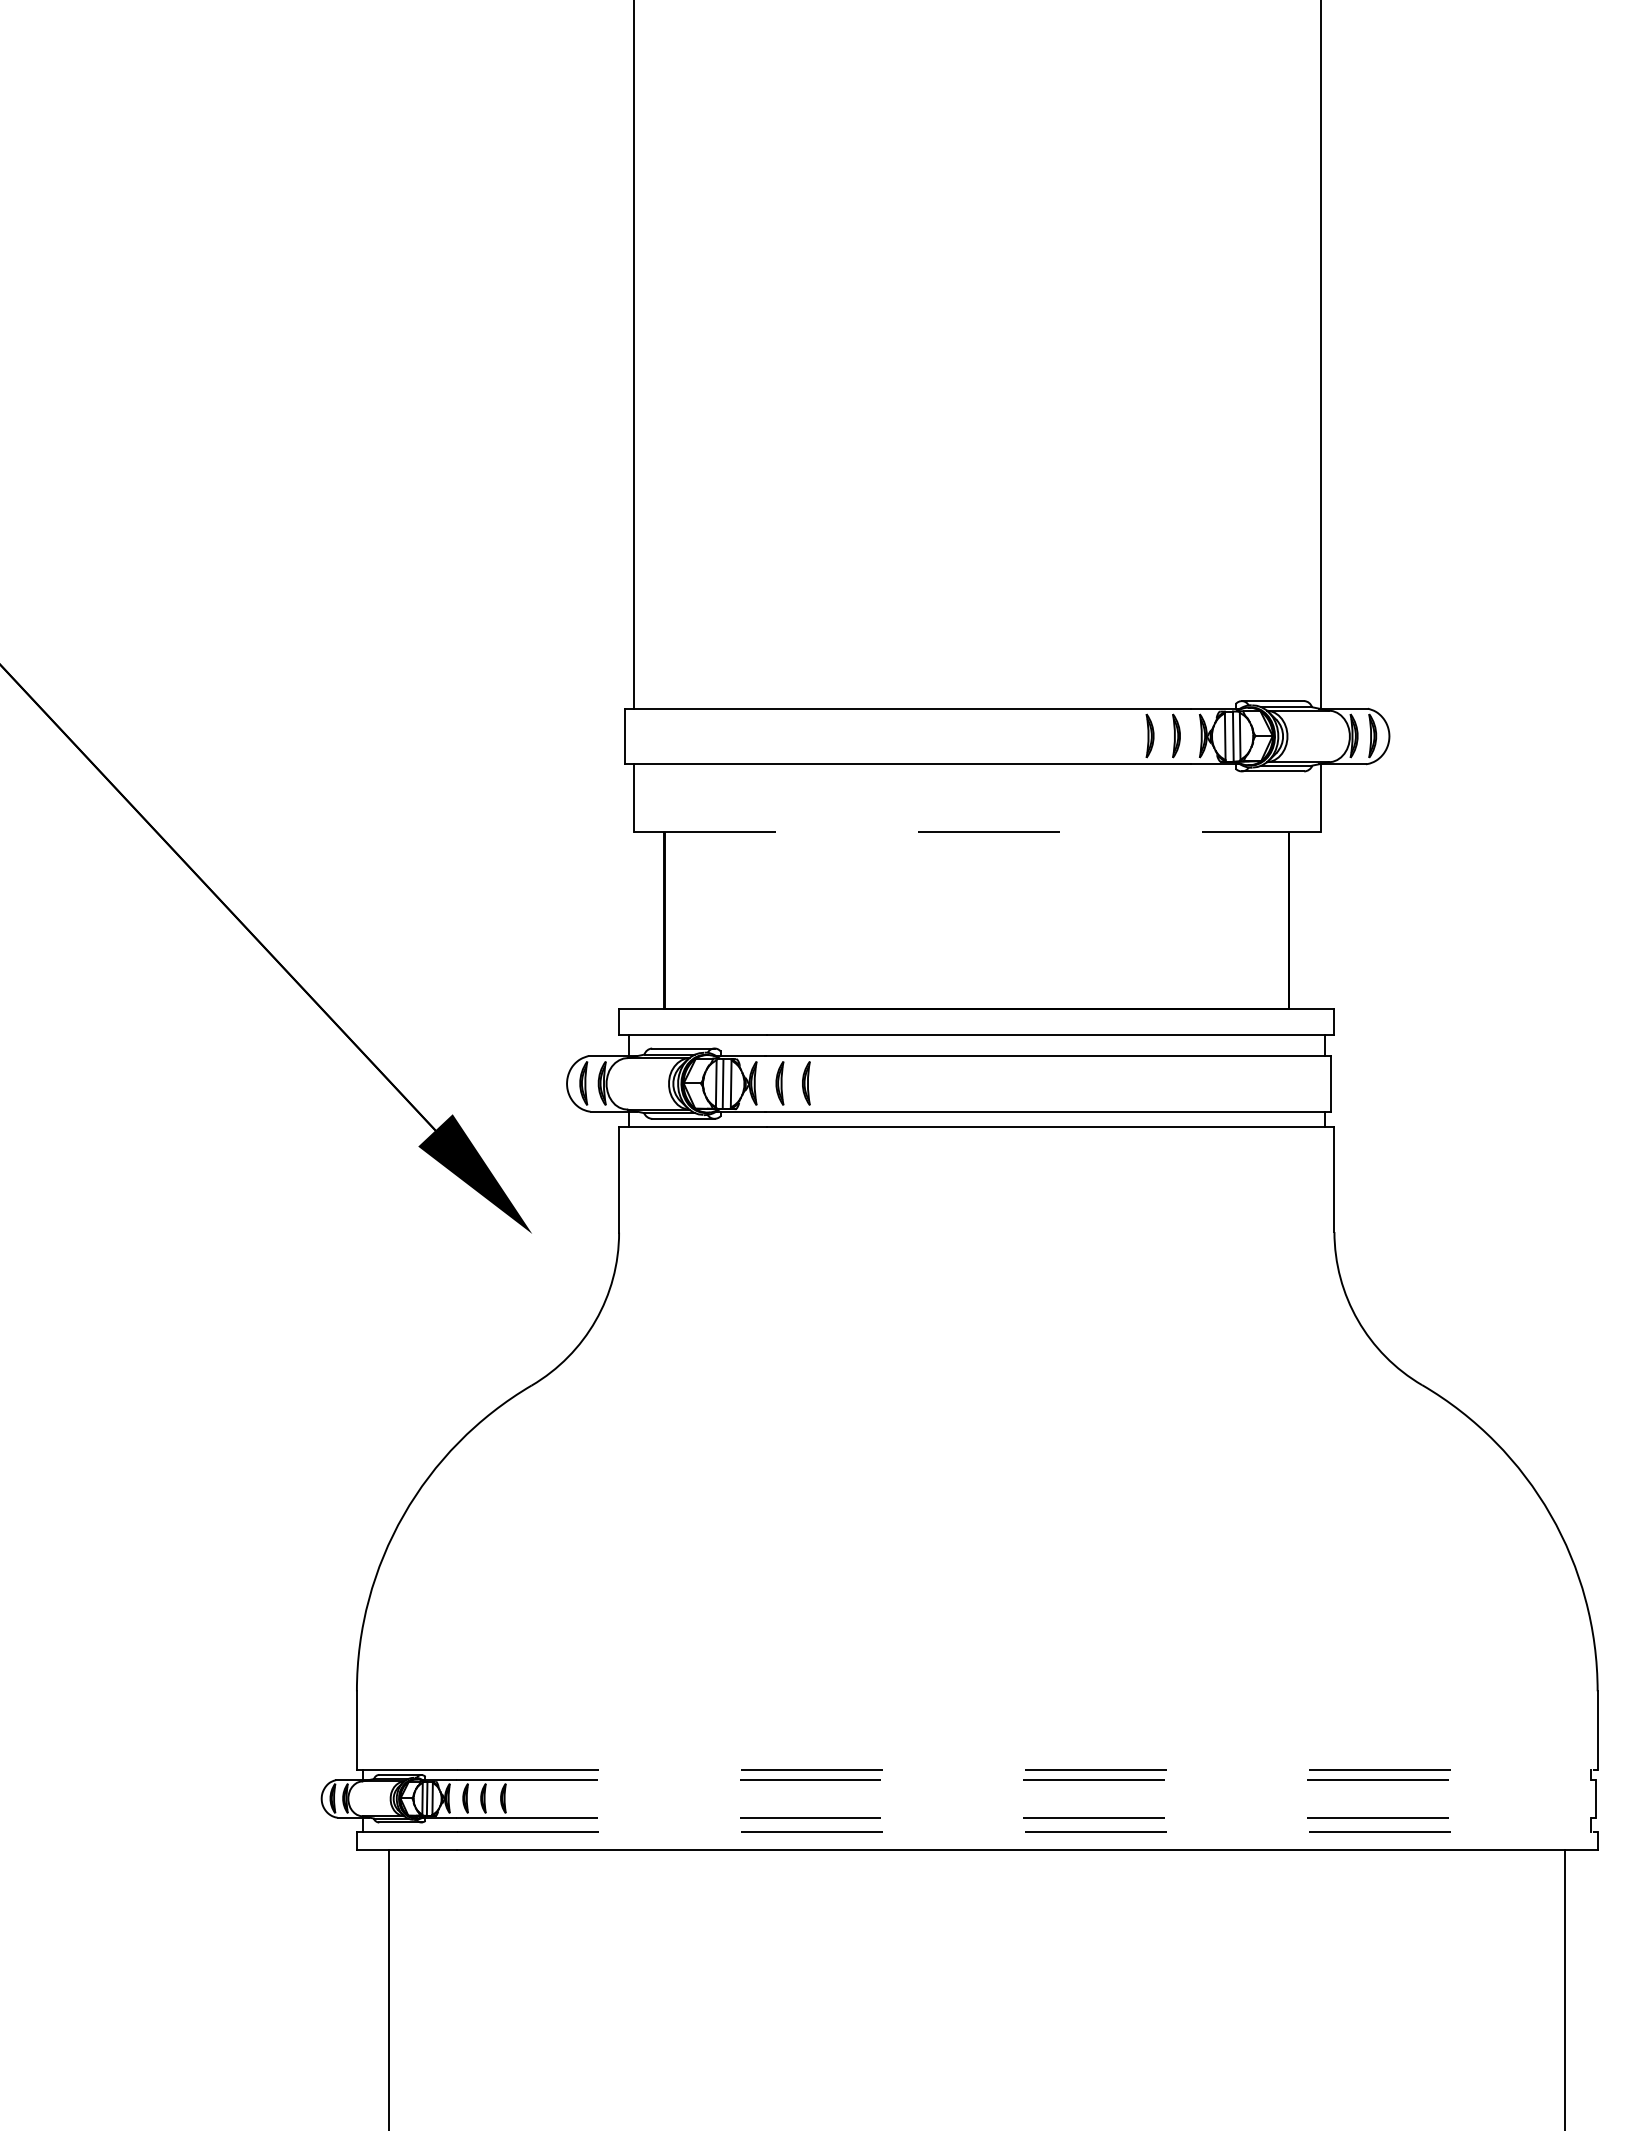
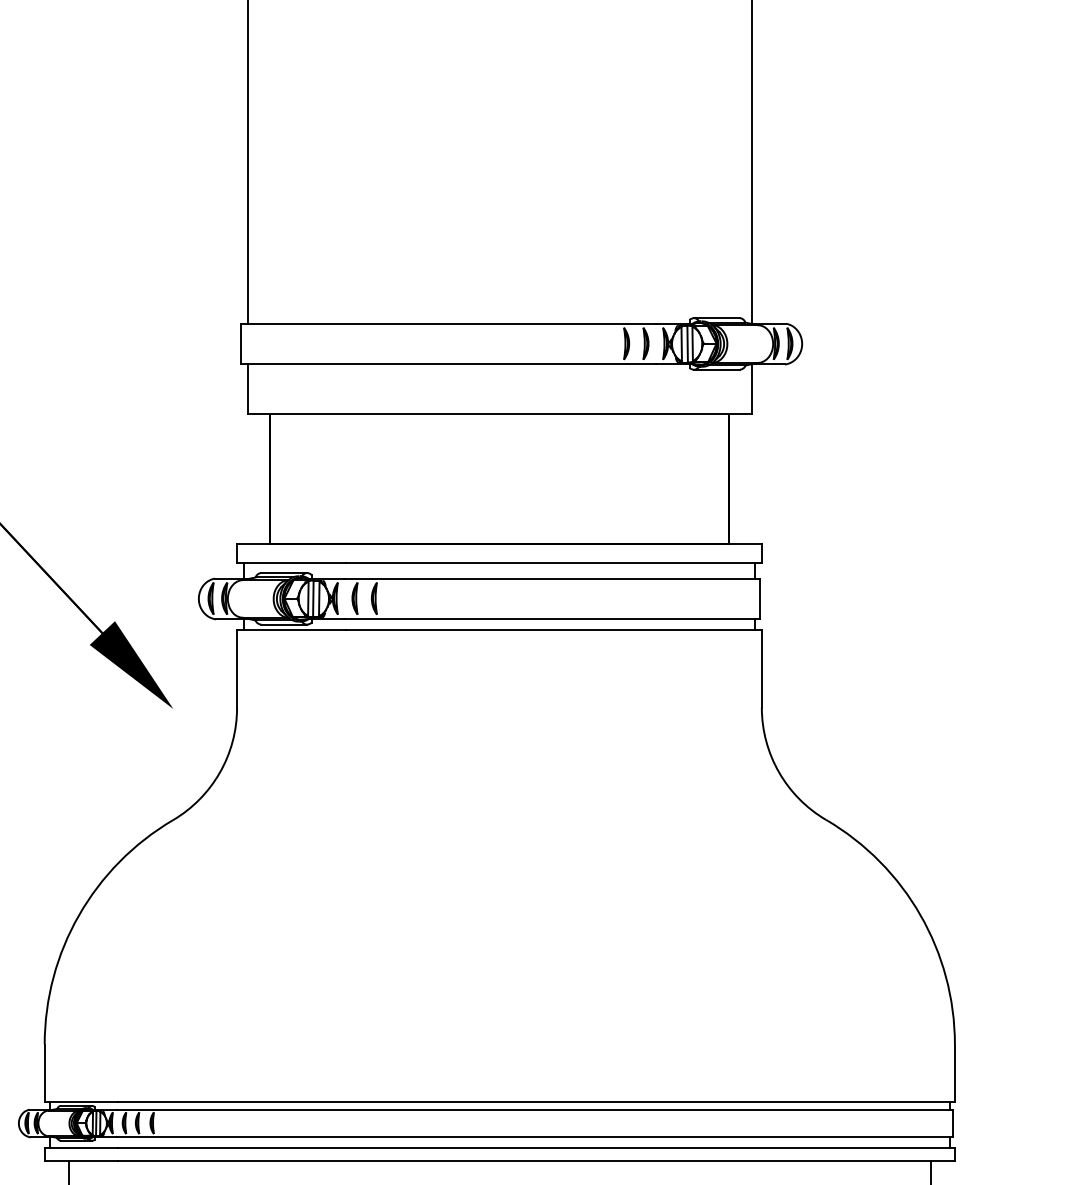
line: (977, 831) -> (499, 413), dashed -> solid
line: (1027, 1769) -> (536, 1101), dashed -> solid
line: (1026, 1780) -> (535, 1109), dashed -> solid
line: (1026, 1817) -> (535, 1137), dashed -> solid
line: (1027, 1831) -> (536, 1147), dashed -> solid

